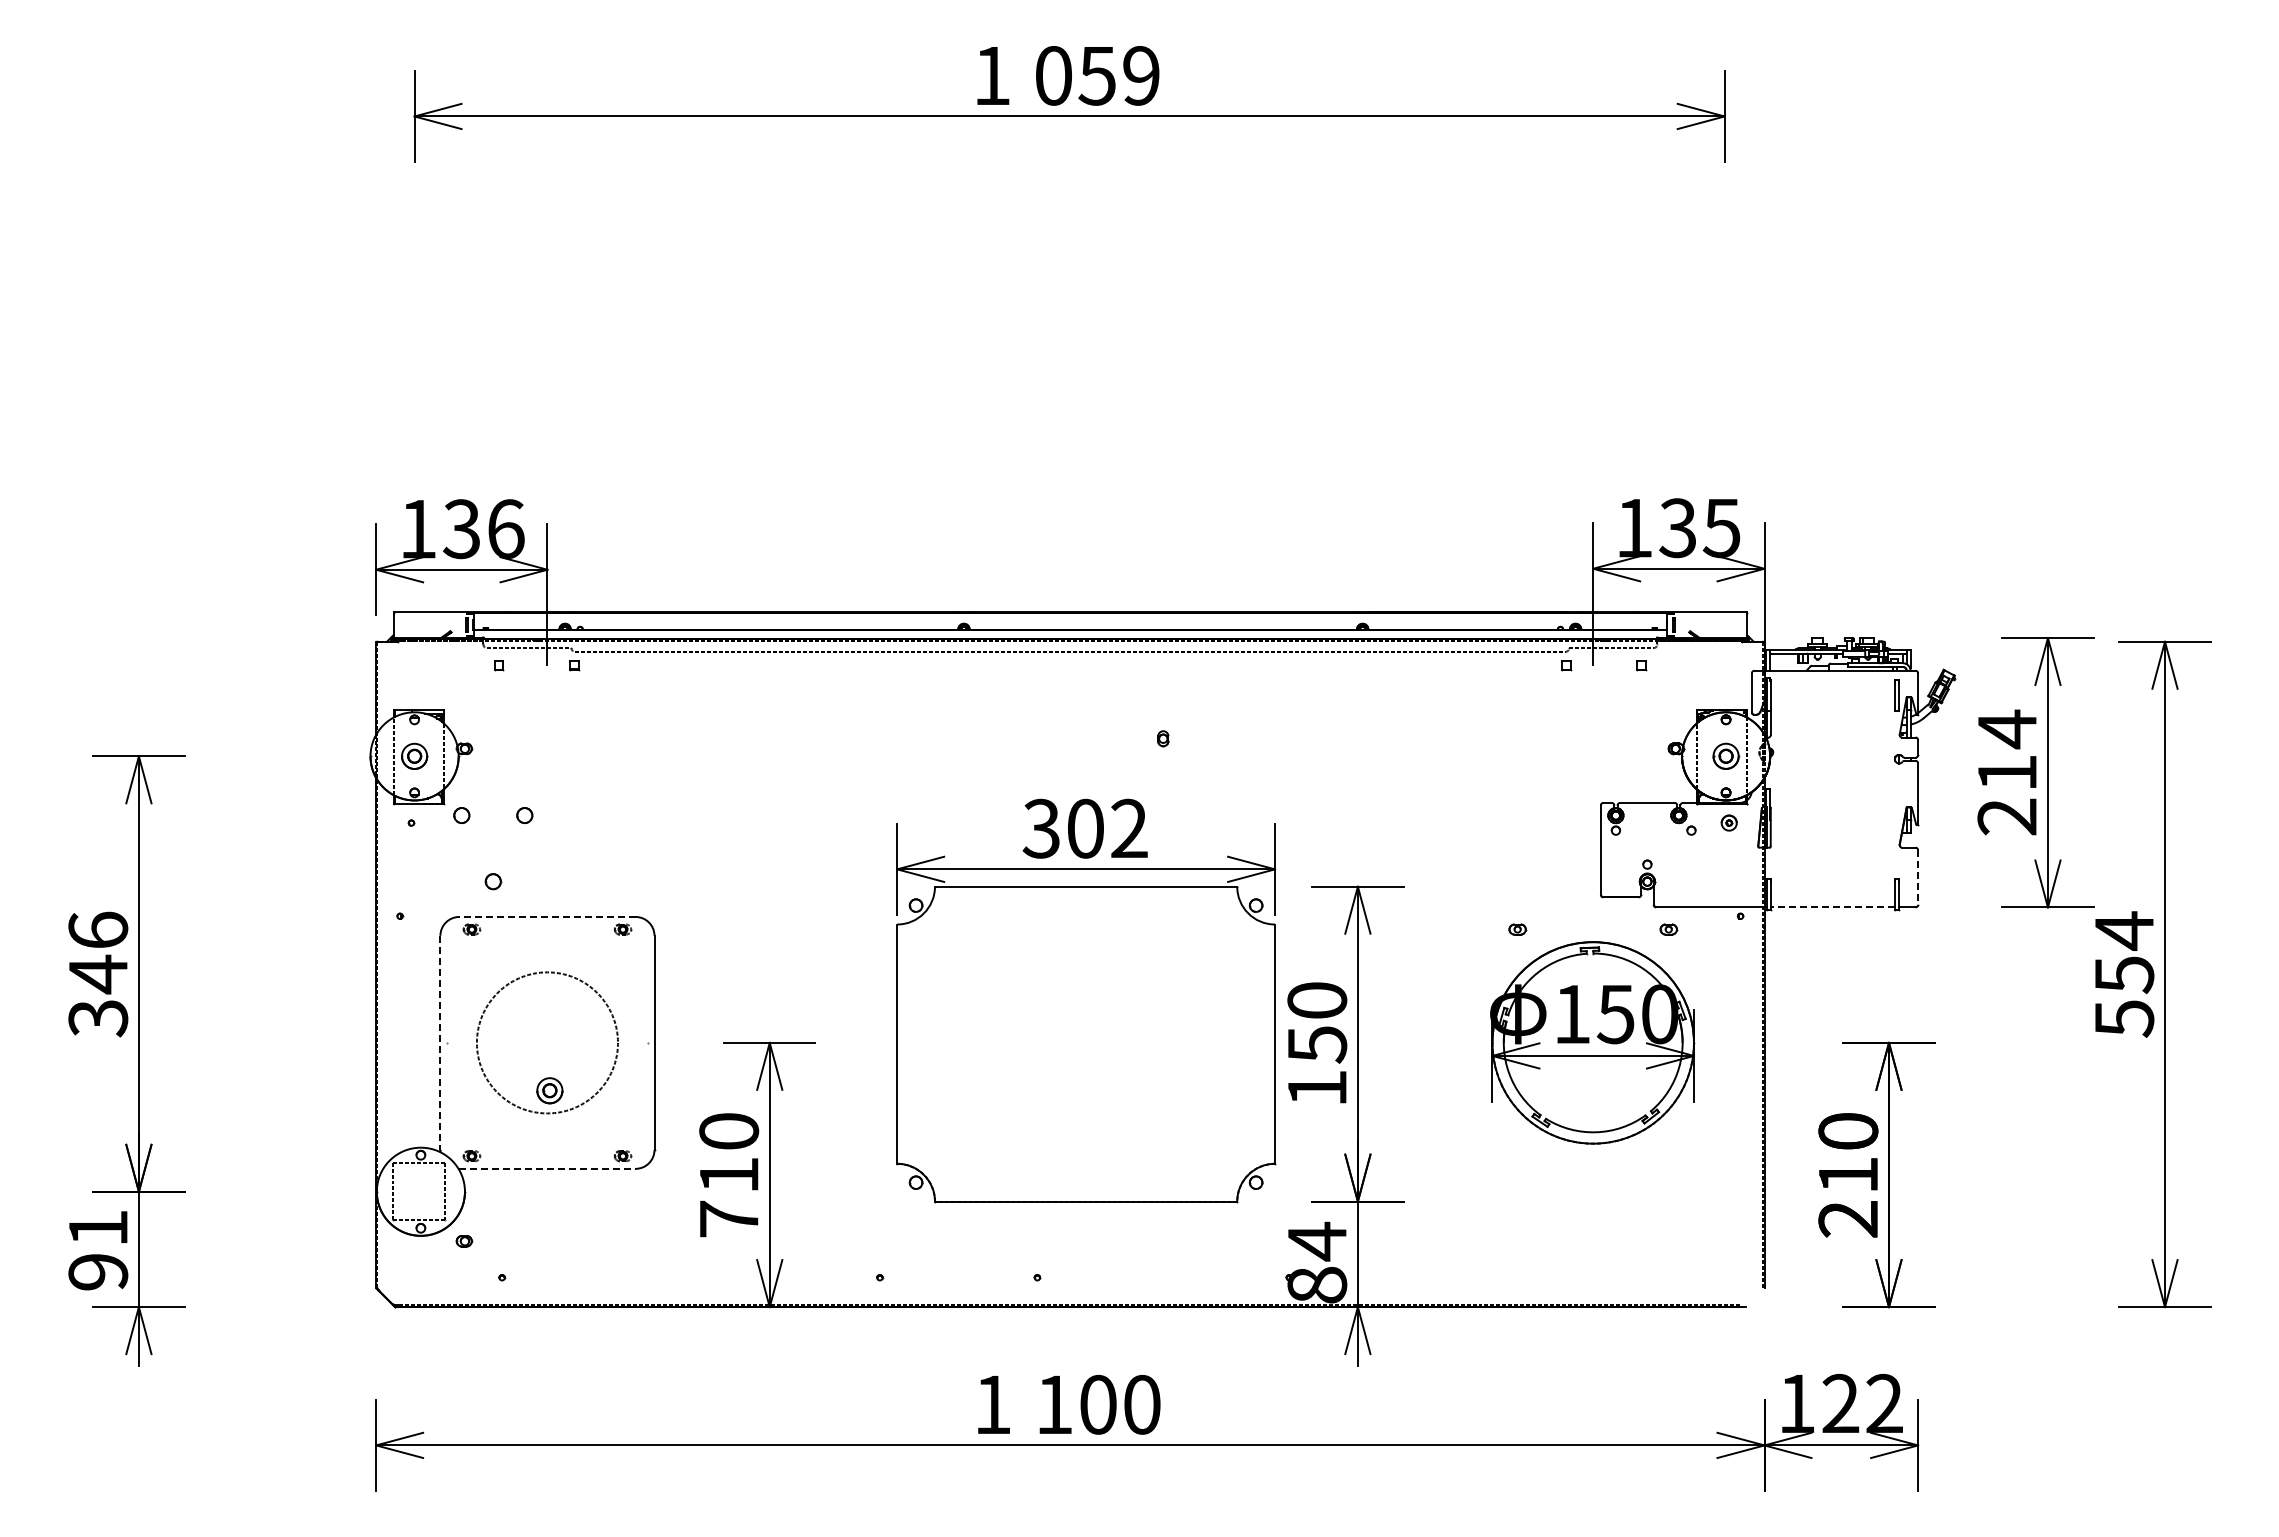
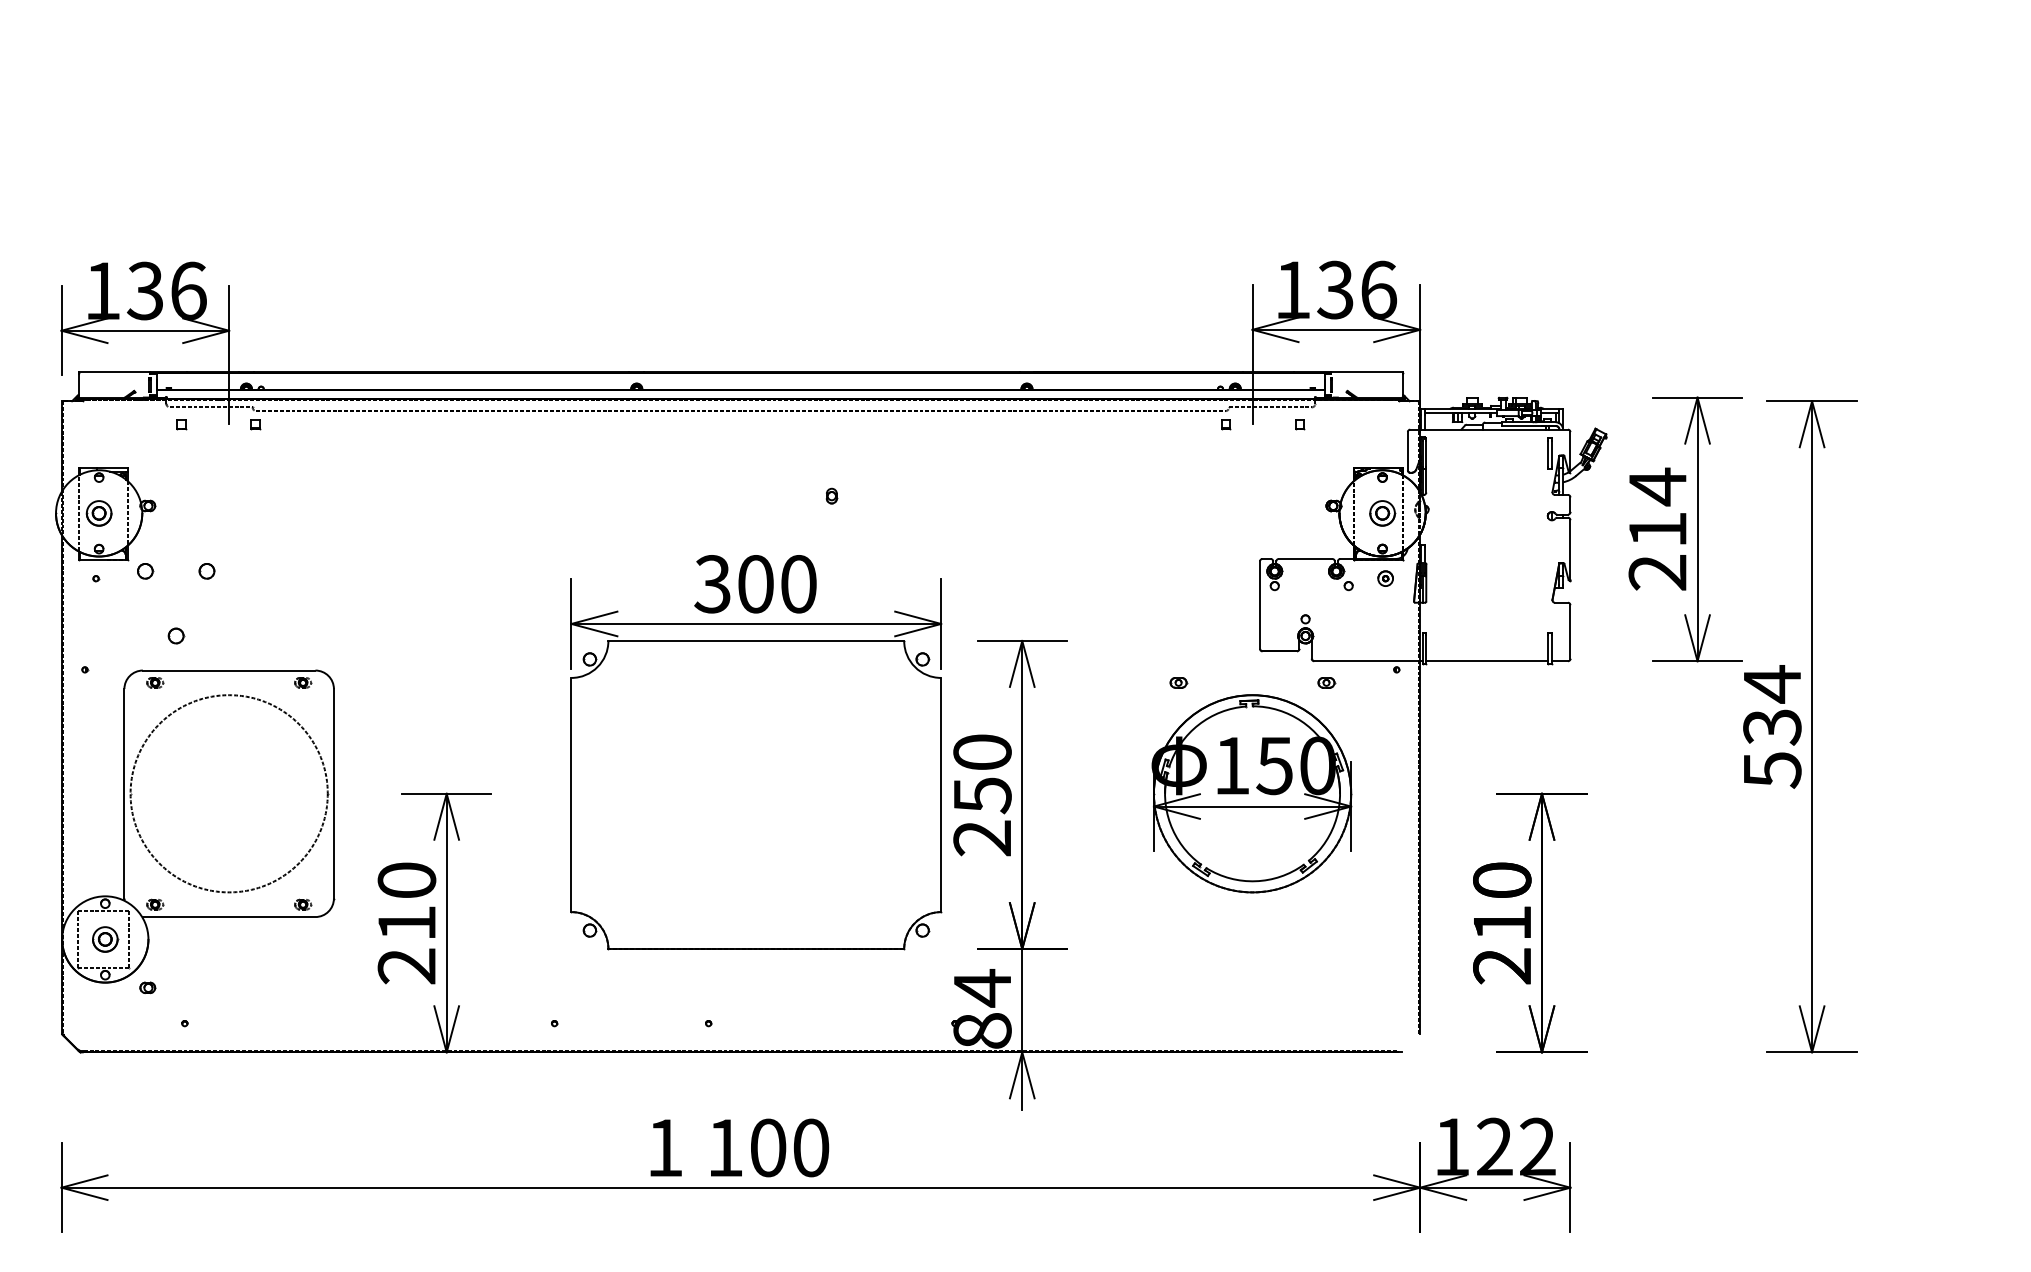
text: (1721, 528) -> (1378, 290), 135 -> 136
text: (1129, 828) -> (798, 583), 302 -> 300
line: (1918, 878) -> (1570, 632), dashed -> solid
line: (1832, 907) -> (1486, 661), dashed -> solid
line: (546, 916) -> (228, 670), dashed -> solid
text: (2123, 975) -> (1771, 727), 554 -> 534
circle: (547, 1042) -> (229, 793), size x1.43
line: (440, 1043) -> (124, 794), dashed -> solid
text: (1316, 1088) -> (981, 838), 150 -> 250
part: (549, 1090) -> (104, 939), moved
line: (547, 1168) -> (229, 916), dashed -> solid
text: (728, 1218) -> (406, 965), 710 -> 210

